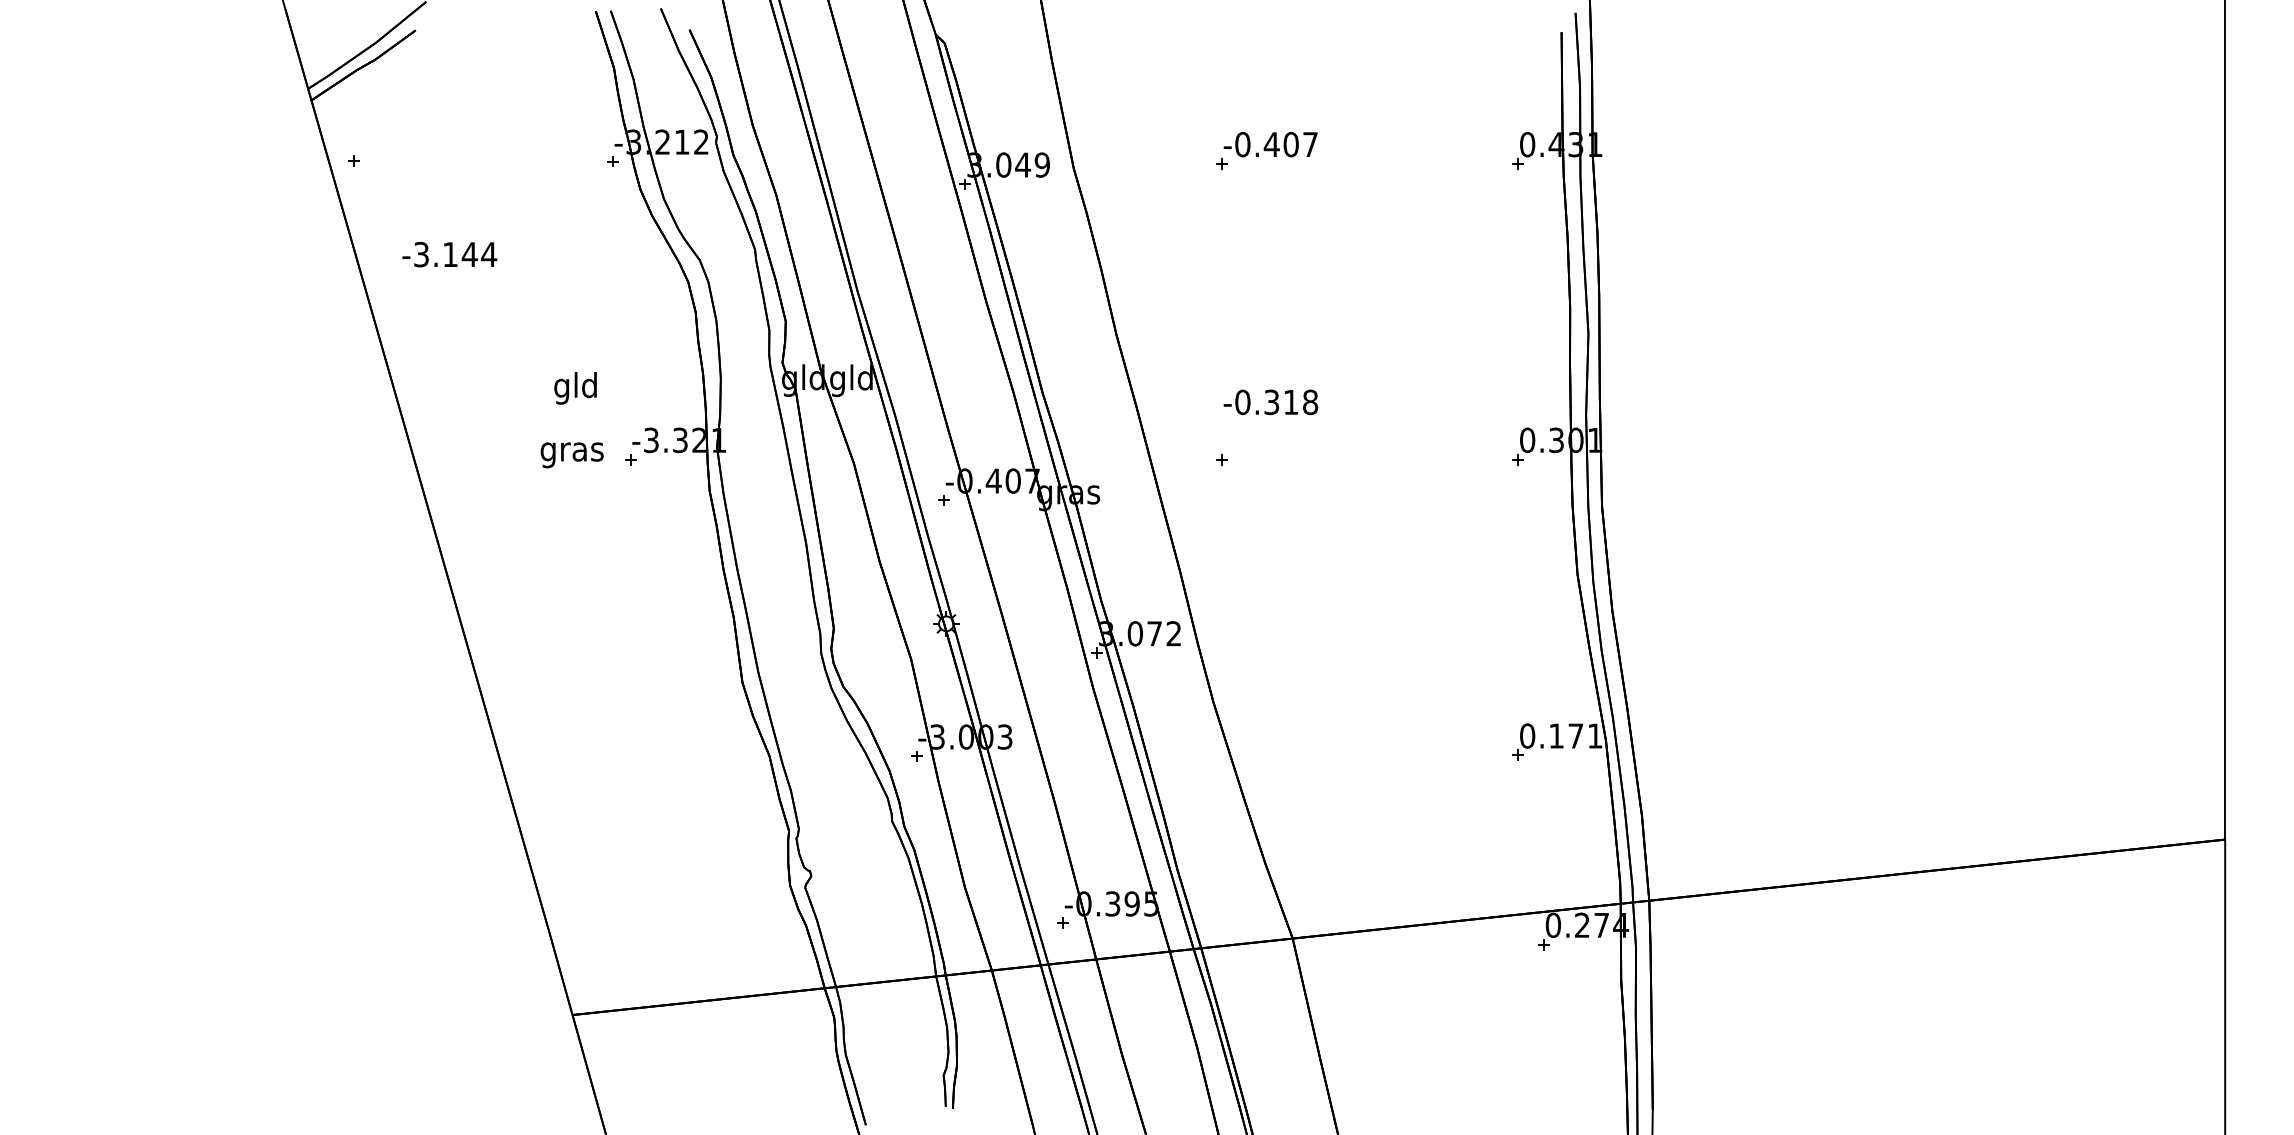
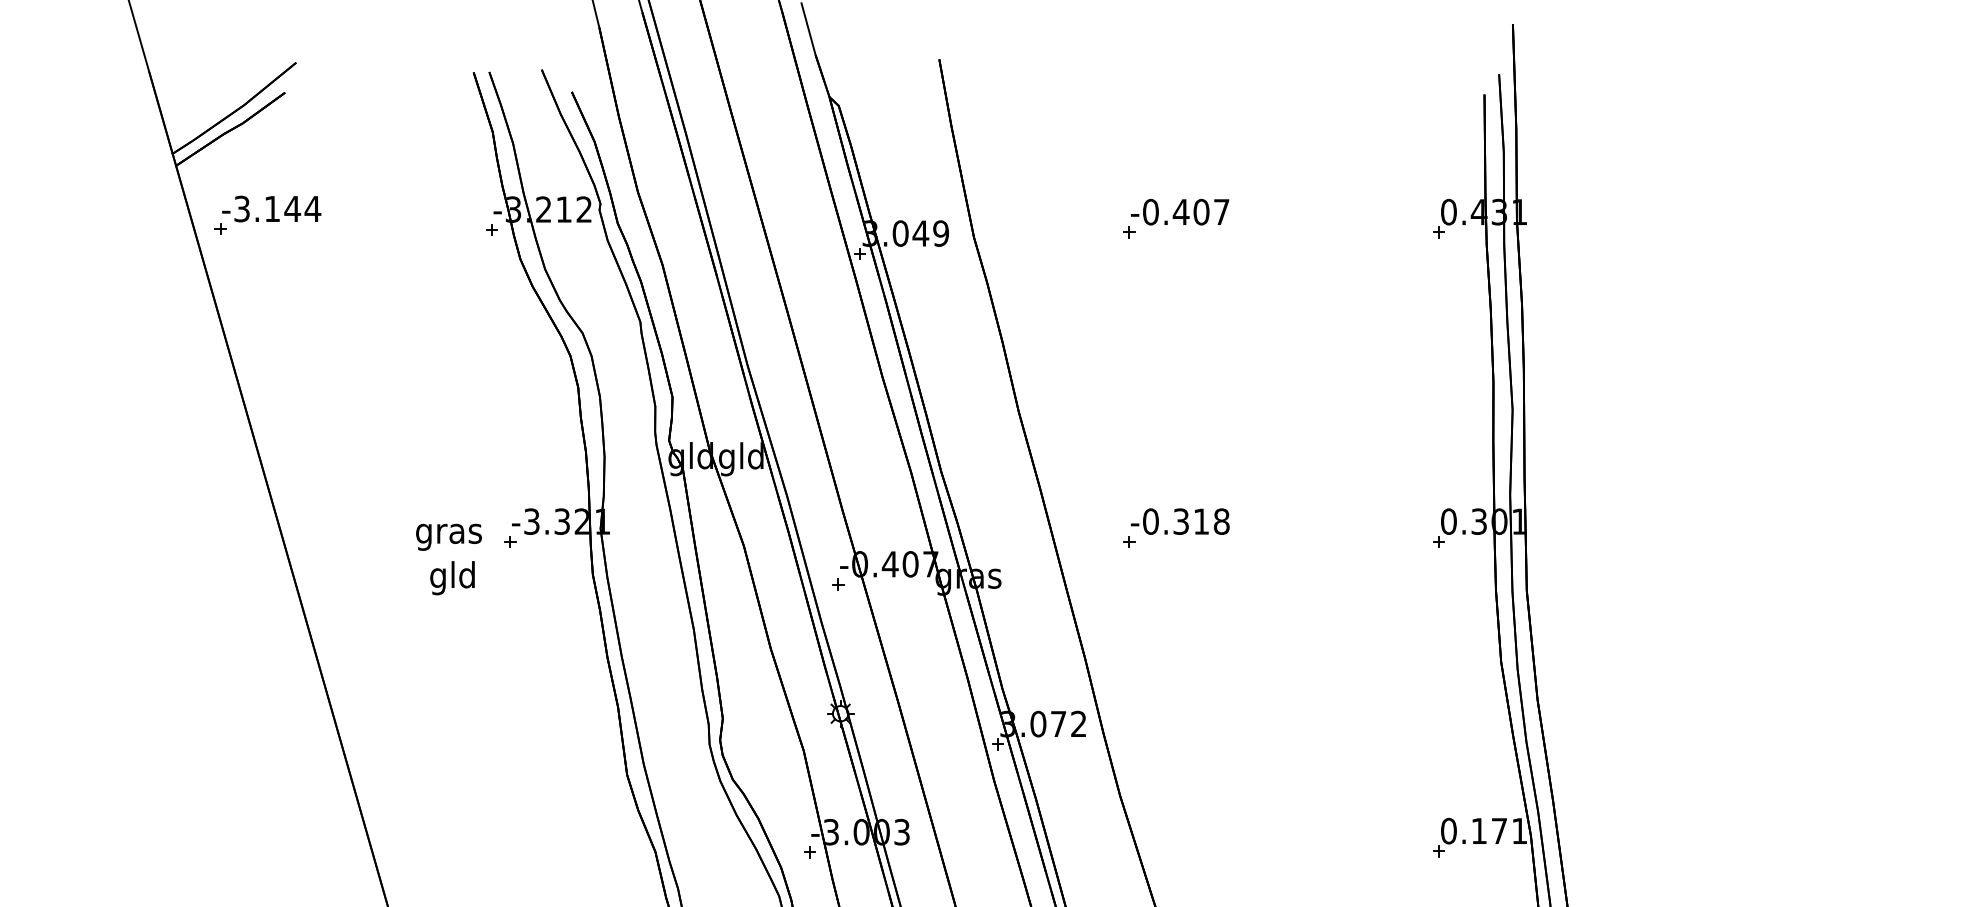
text: (449, 254) -> (271, 208), moved
text: (575, 388) -> (452, 578), moved
text: (1270, 402) -> (1179, 521), moved

